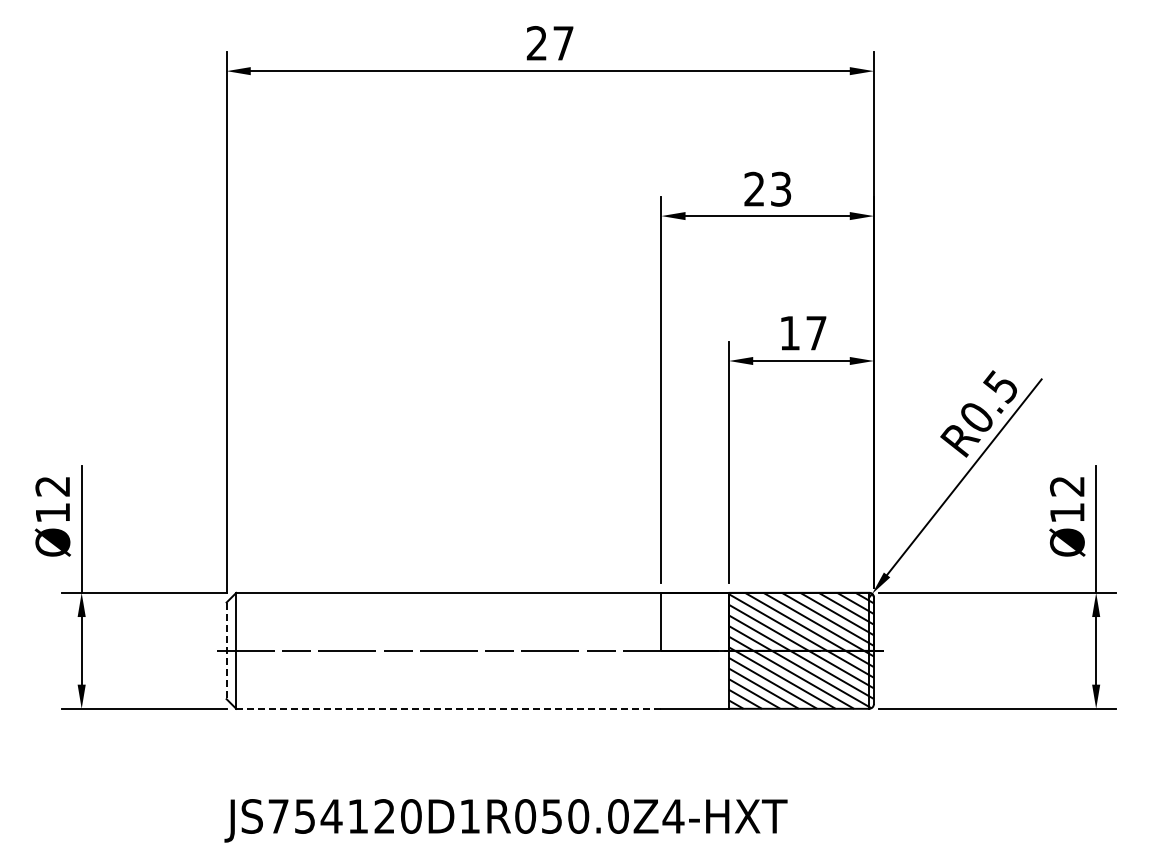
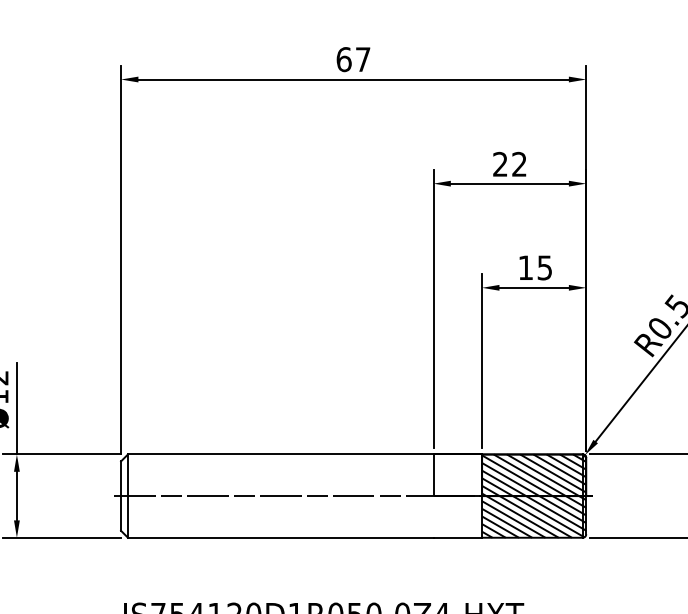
text: (536, 43) -> (343, 59), 27 -> 67
text: (781, 189) -> (519, 164), 23 -> 22
text: (816, 333) -> (544, 268), 17 -> 15
line: (226, 651) -> (120, 496), dashed -> solid
line: (448, 708) -> (280, 537), dashed -> solid

